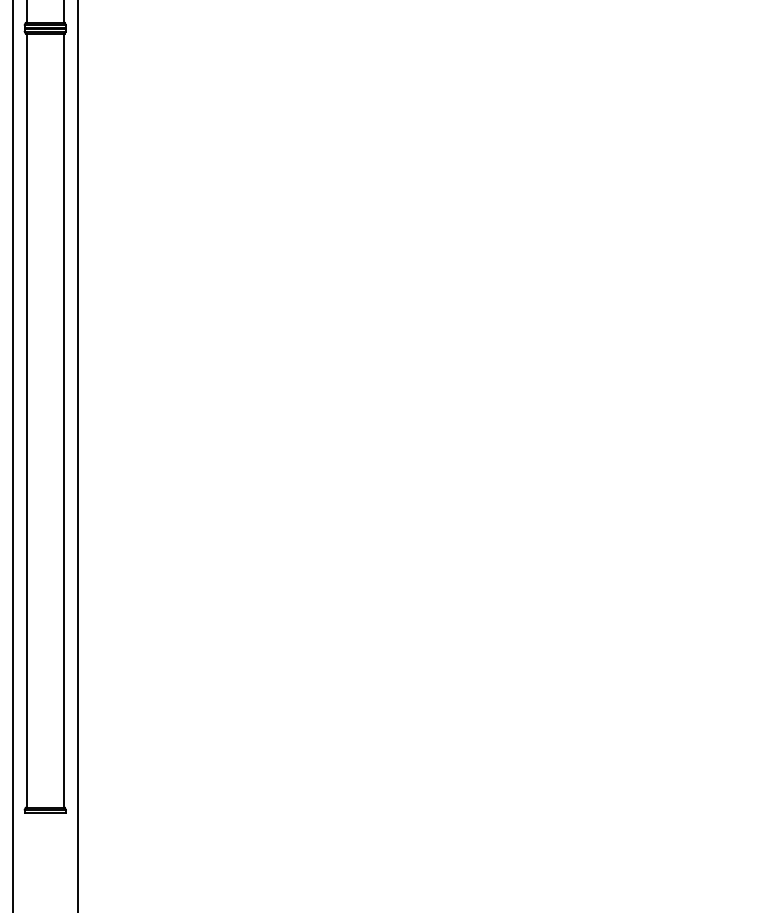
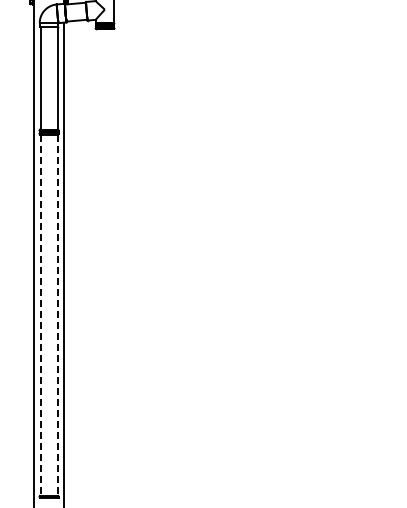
line: (26, 421) -> (40, 315), solid -> dashed
line: (63, 421) -> (57, 315), solid -> dashed

